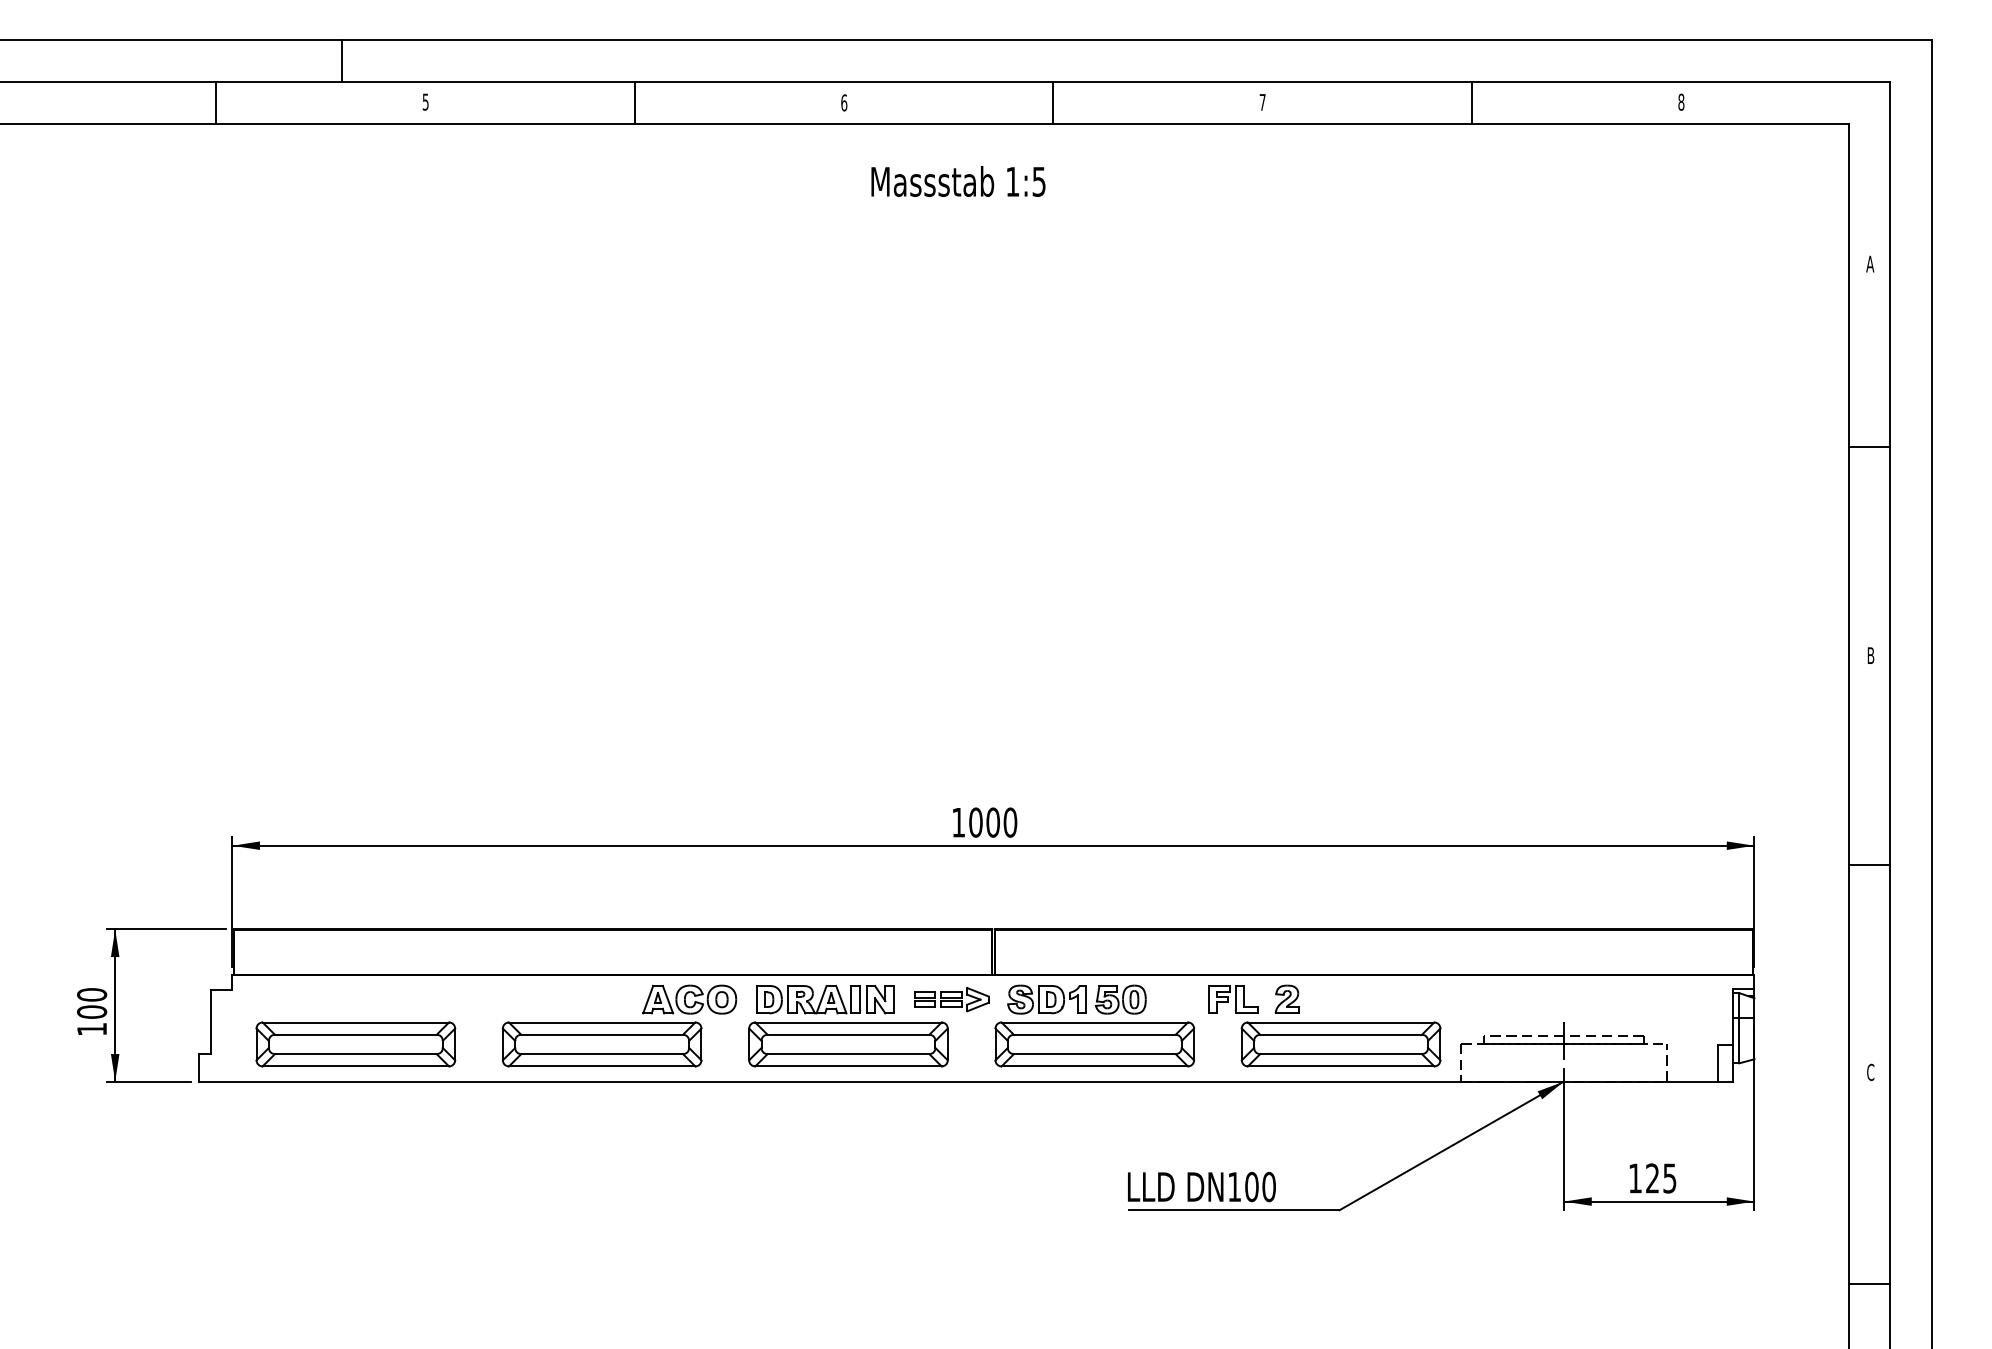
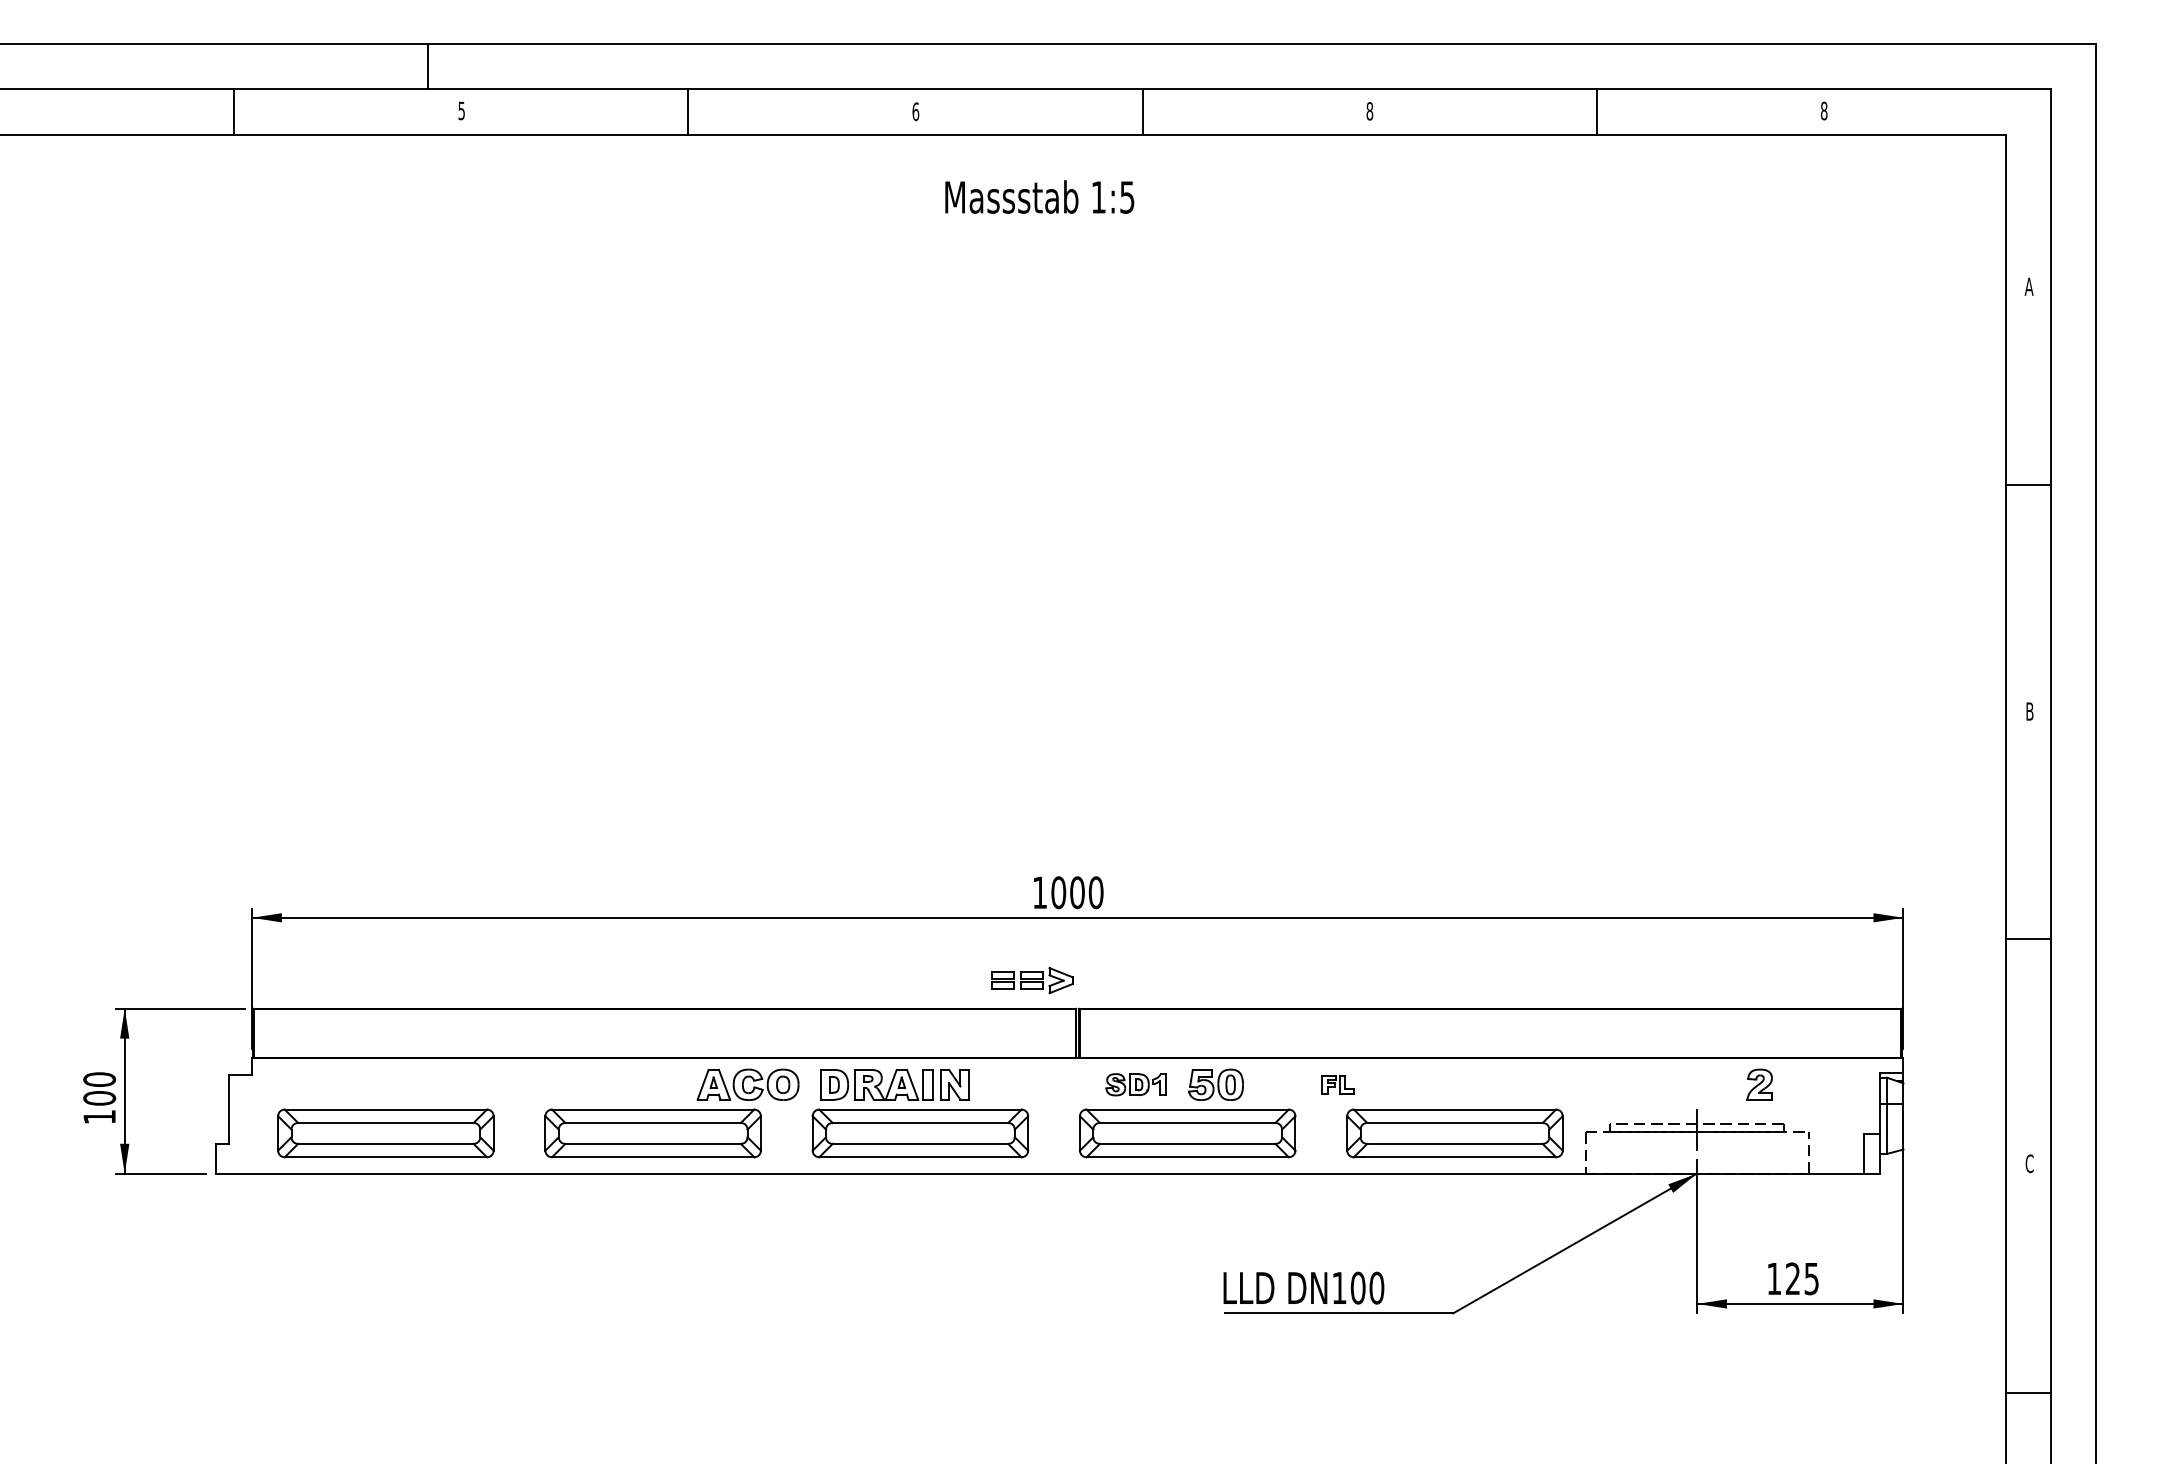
line: (341, 61) -> (427, 66), moved
text: (1262, 102) -> (1369, 111), 7 -> 8
part: (1286, 998) -> (1759, 1083), moved
part: (951, 999) -> (1032, 980), moved
part: (1046, 999) -> (1135, 1084), size x0.7
part: (1233, 999) -> (1338, 1084), size x0.6

